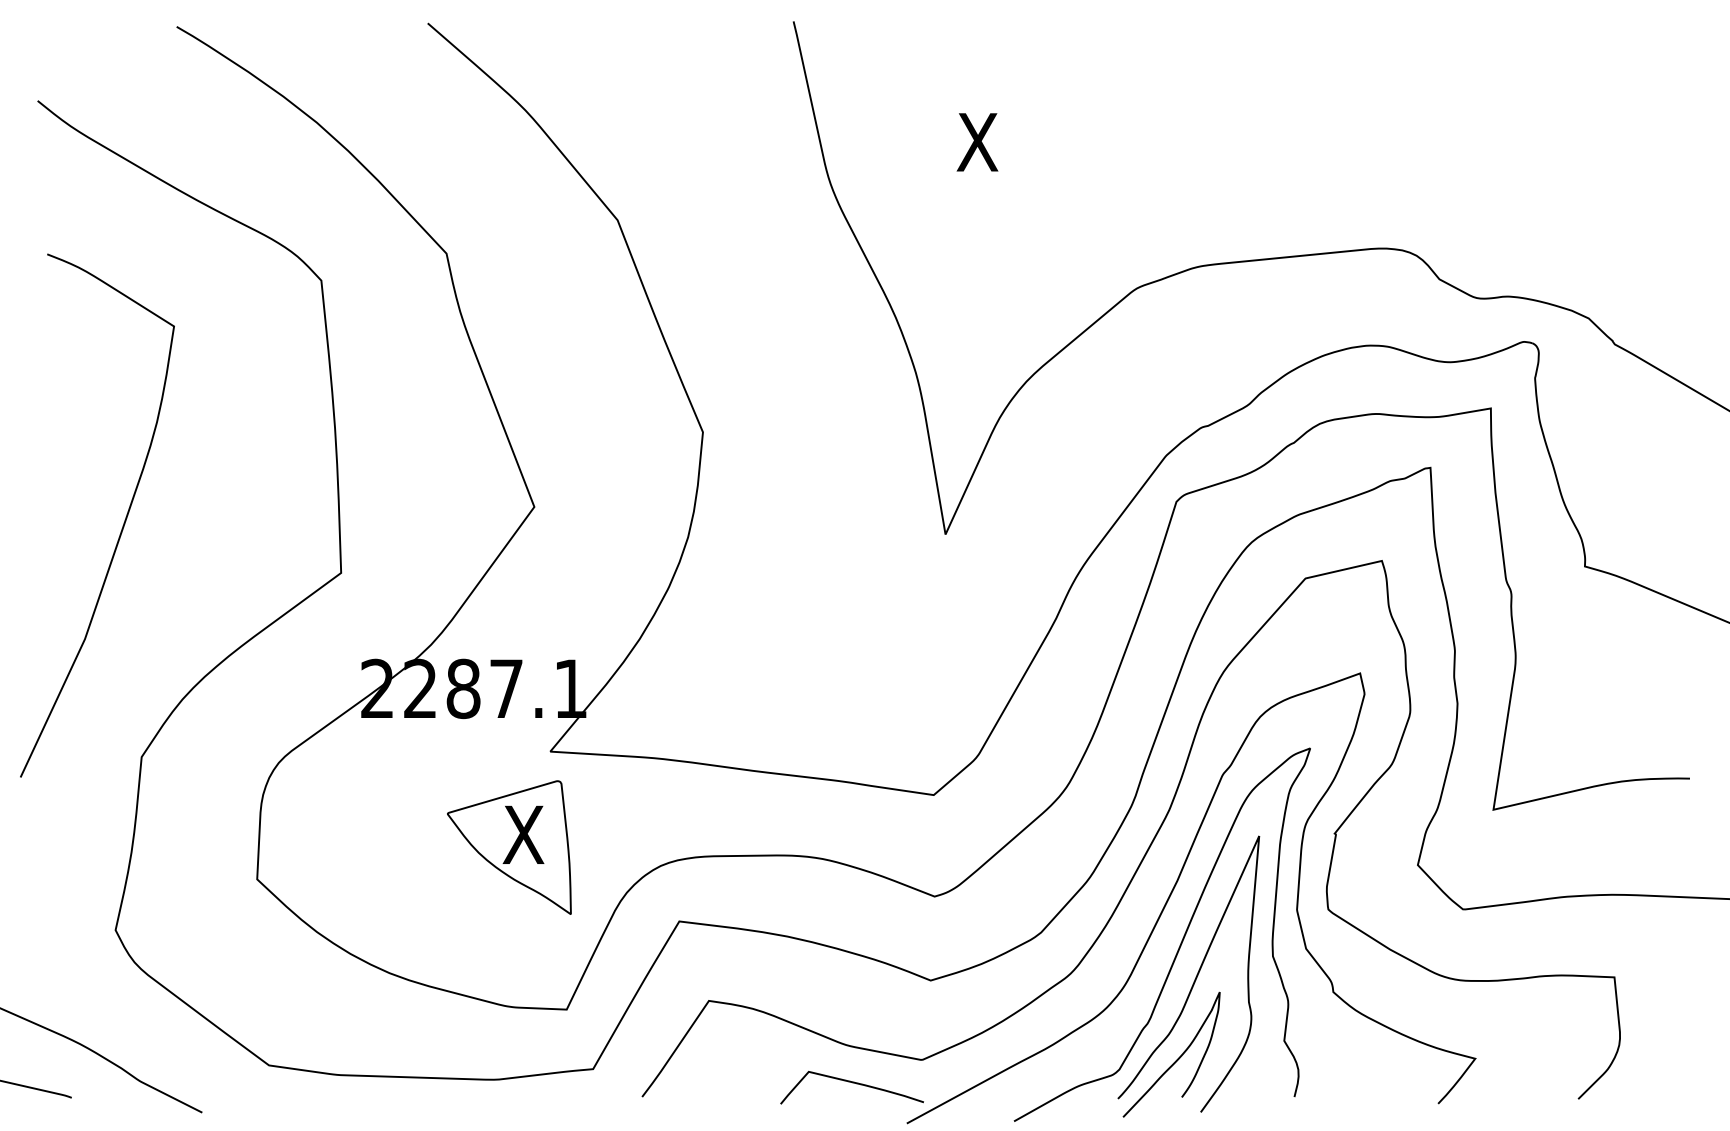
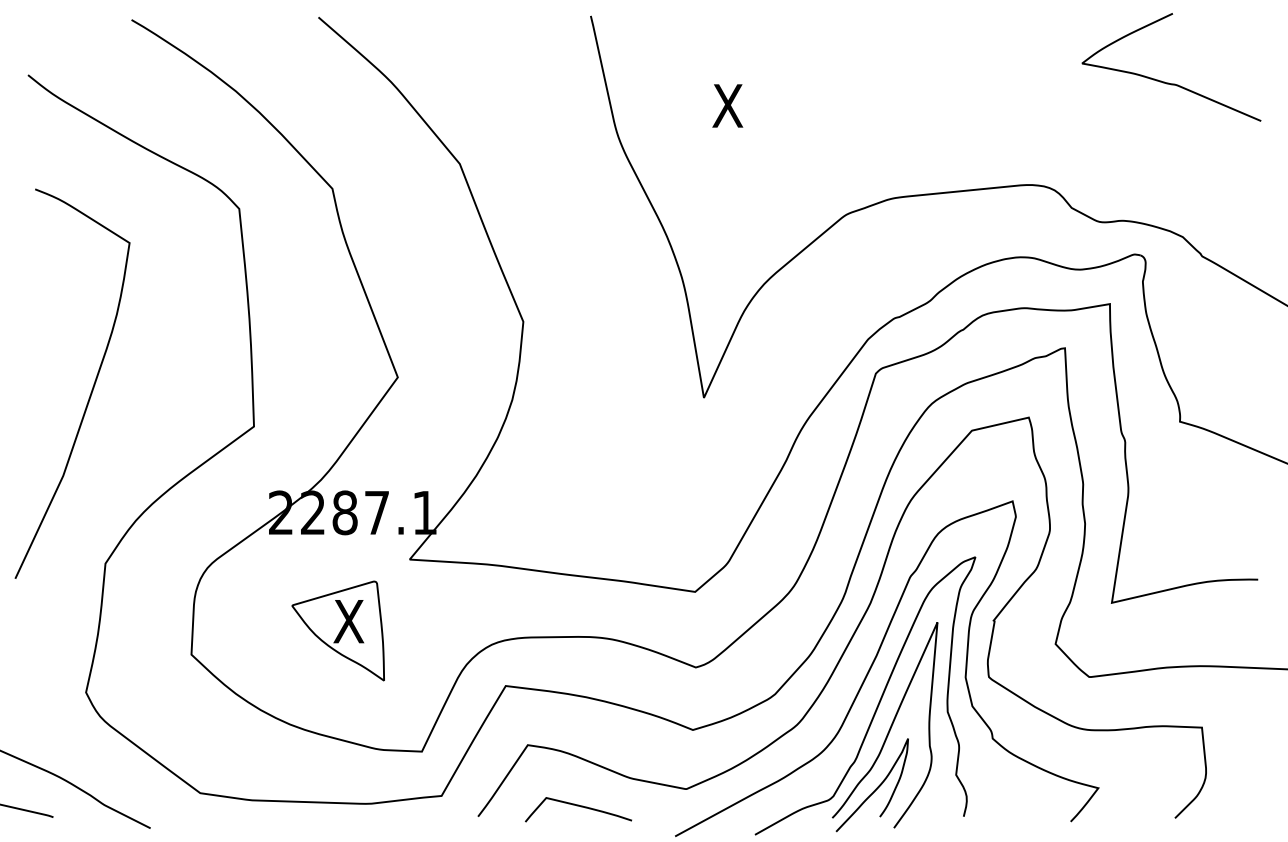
curve: (1571, 111) -> (1169, 82), added
part: (509, 847) -> (338, 630), moved
curve: (852, 1083) -> (578, 806), moved

